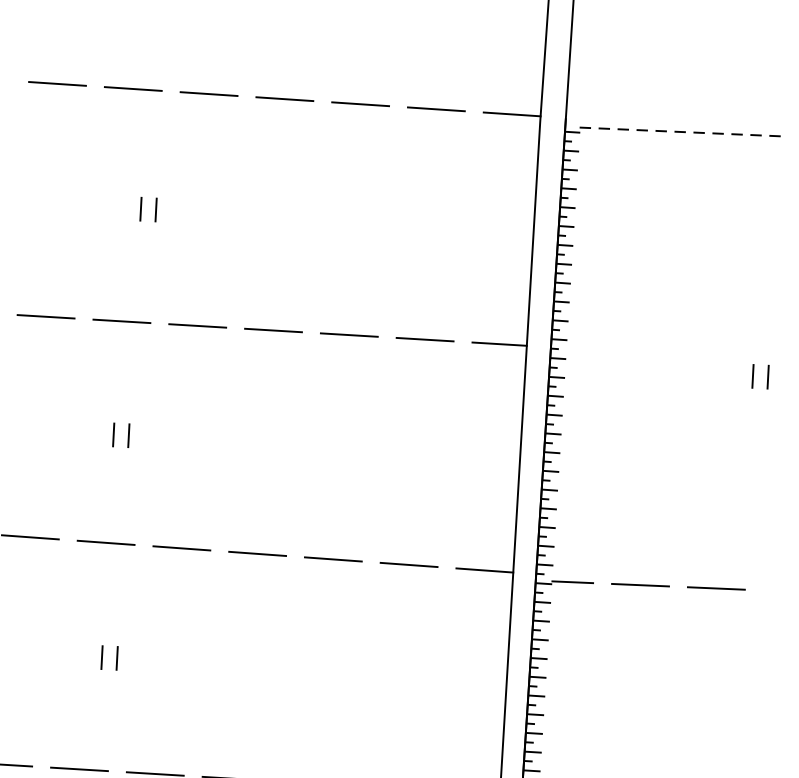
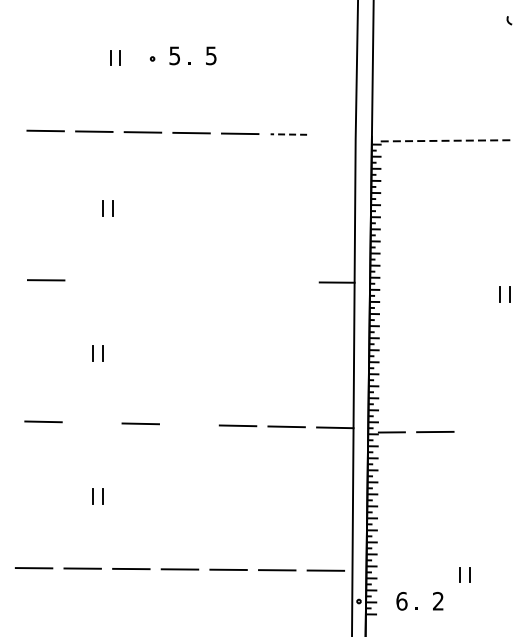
line: (435, 109) -> (288, 134), solid -> dashed
line: (512, 113) -> (337, 134), removed
line: (121, 321) -> (94, 280), removed
line: (197, 325) -> (143, 280), removed
line: (272, 330) -> (191, 281), removed
line: (349, 334) -> (240, 281), removed
line: (425, 340) -> (289, 282), removed
line: (105, 542) -> (91, 422), removed
line: (257, 553) -> (189, 424), removed
line: (715, 588) -> (483, 431), removed

